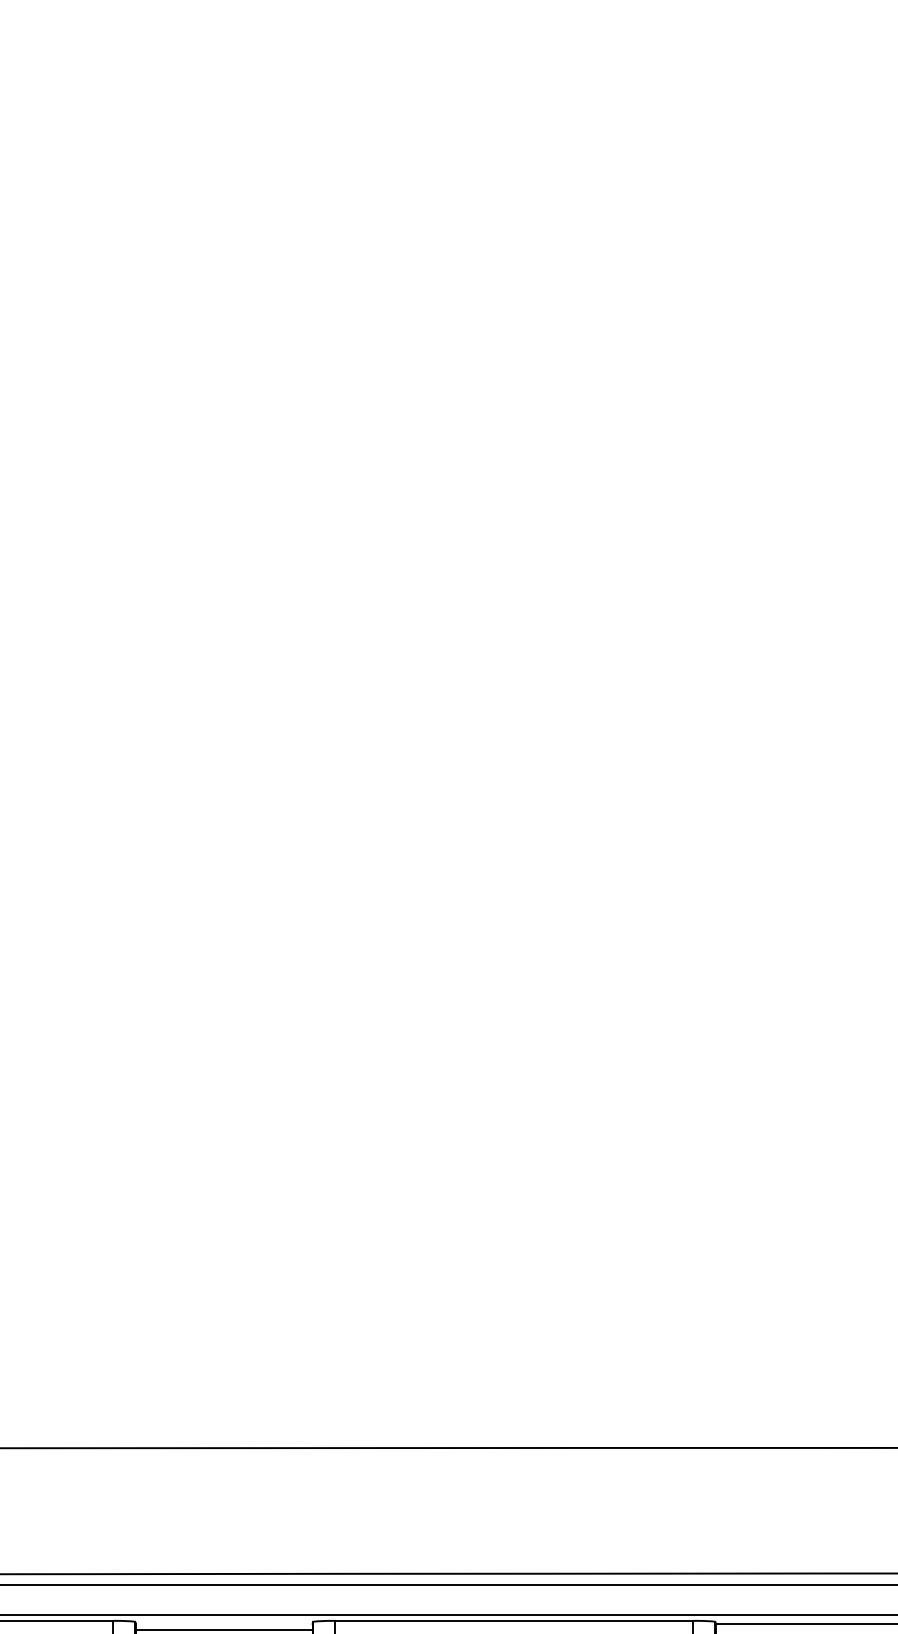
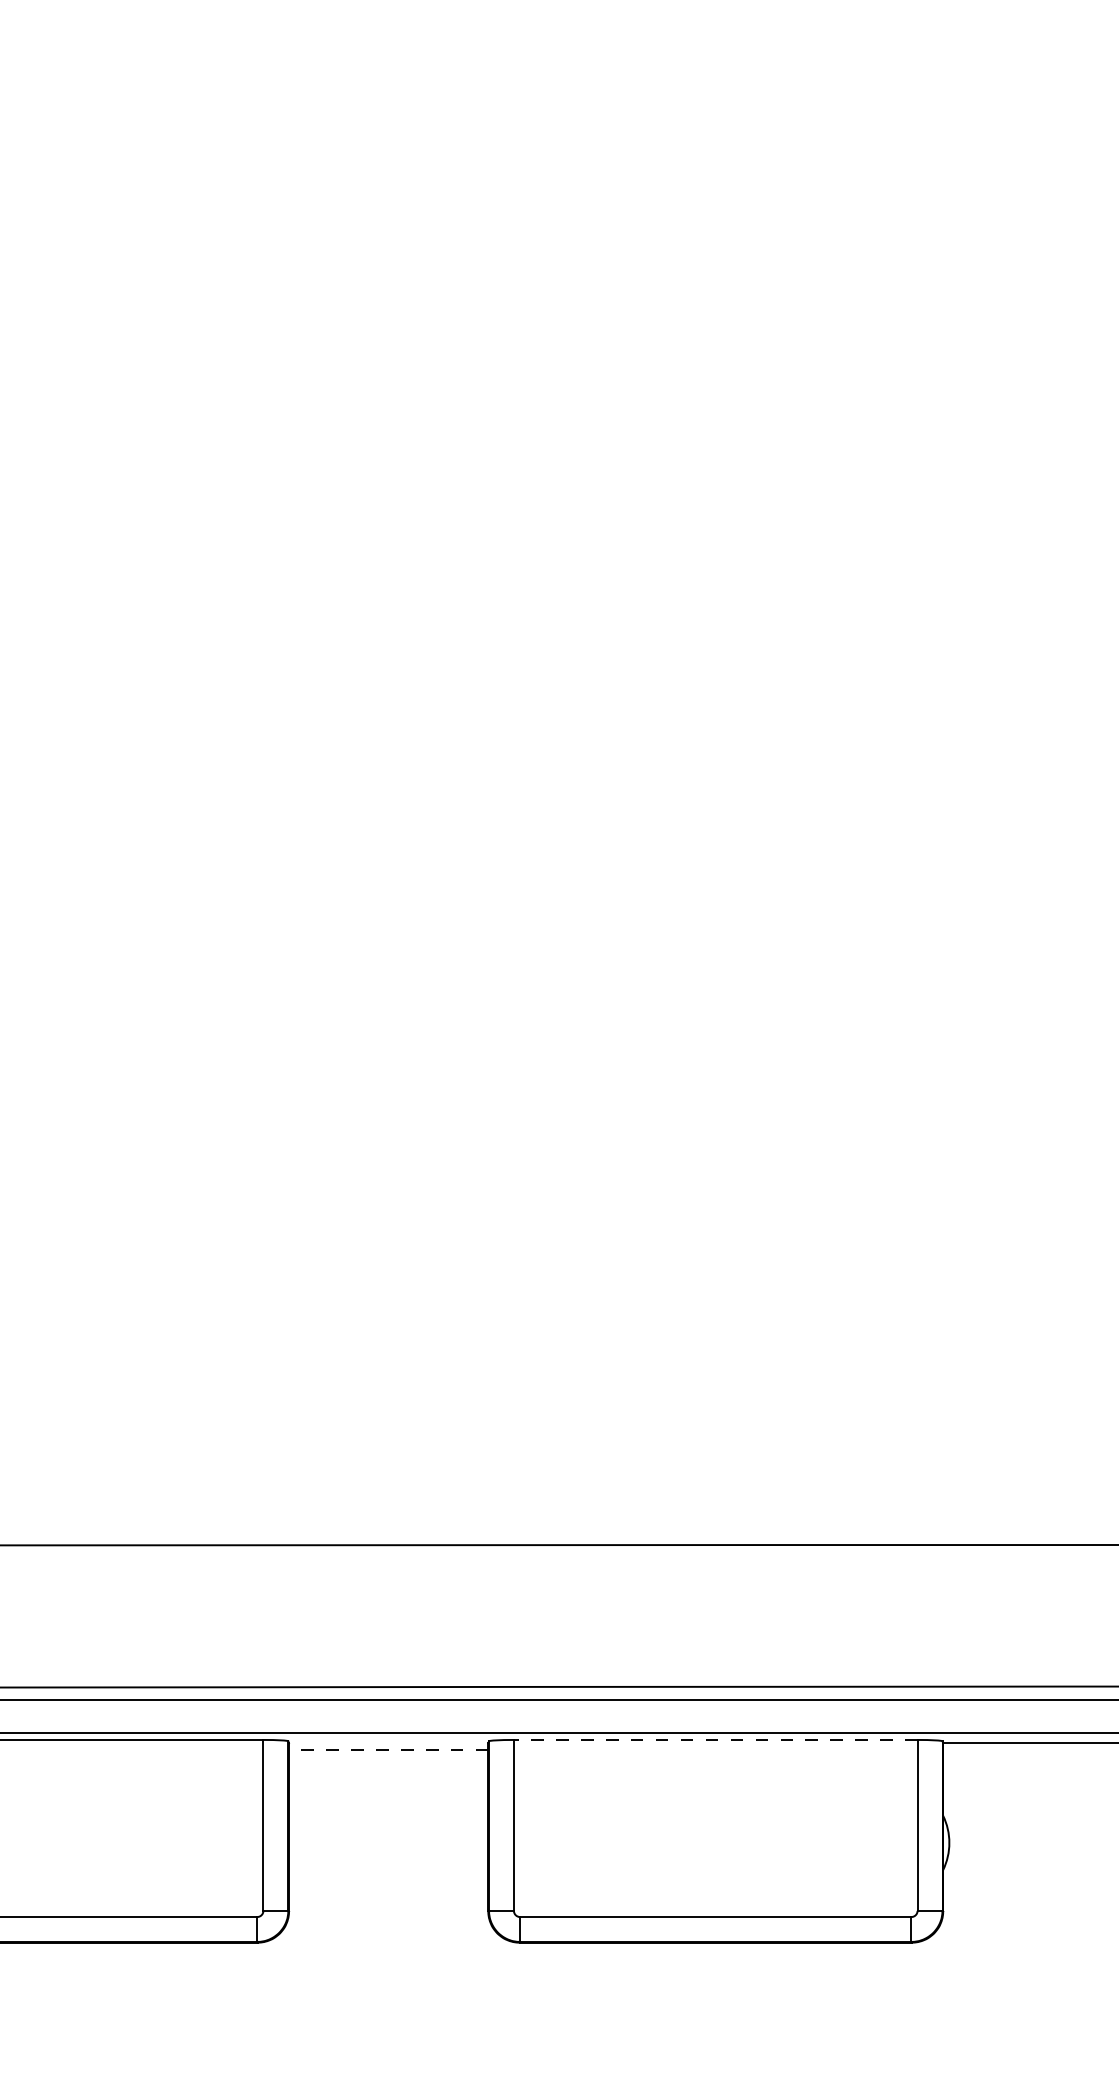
line: (514, 1621) -> (715, 1740), solid -> dashed
line: (224, 1629) -> (388, 1749), solid -> dashed

